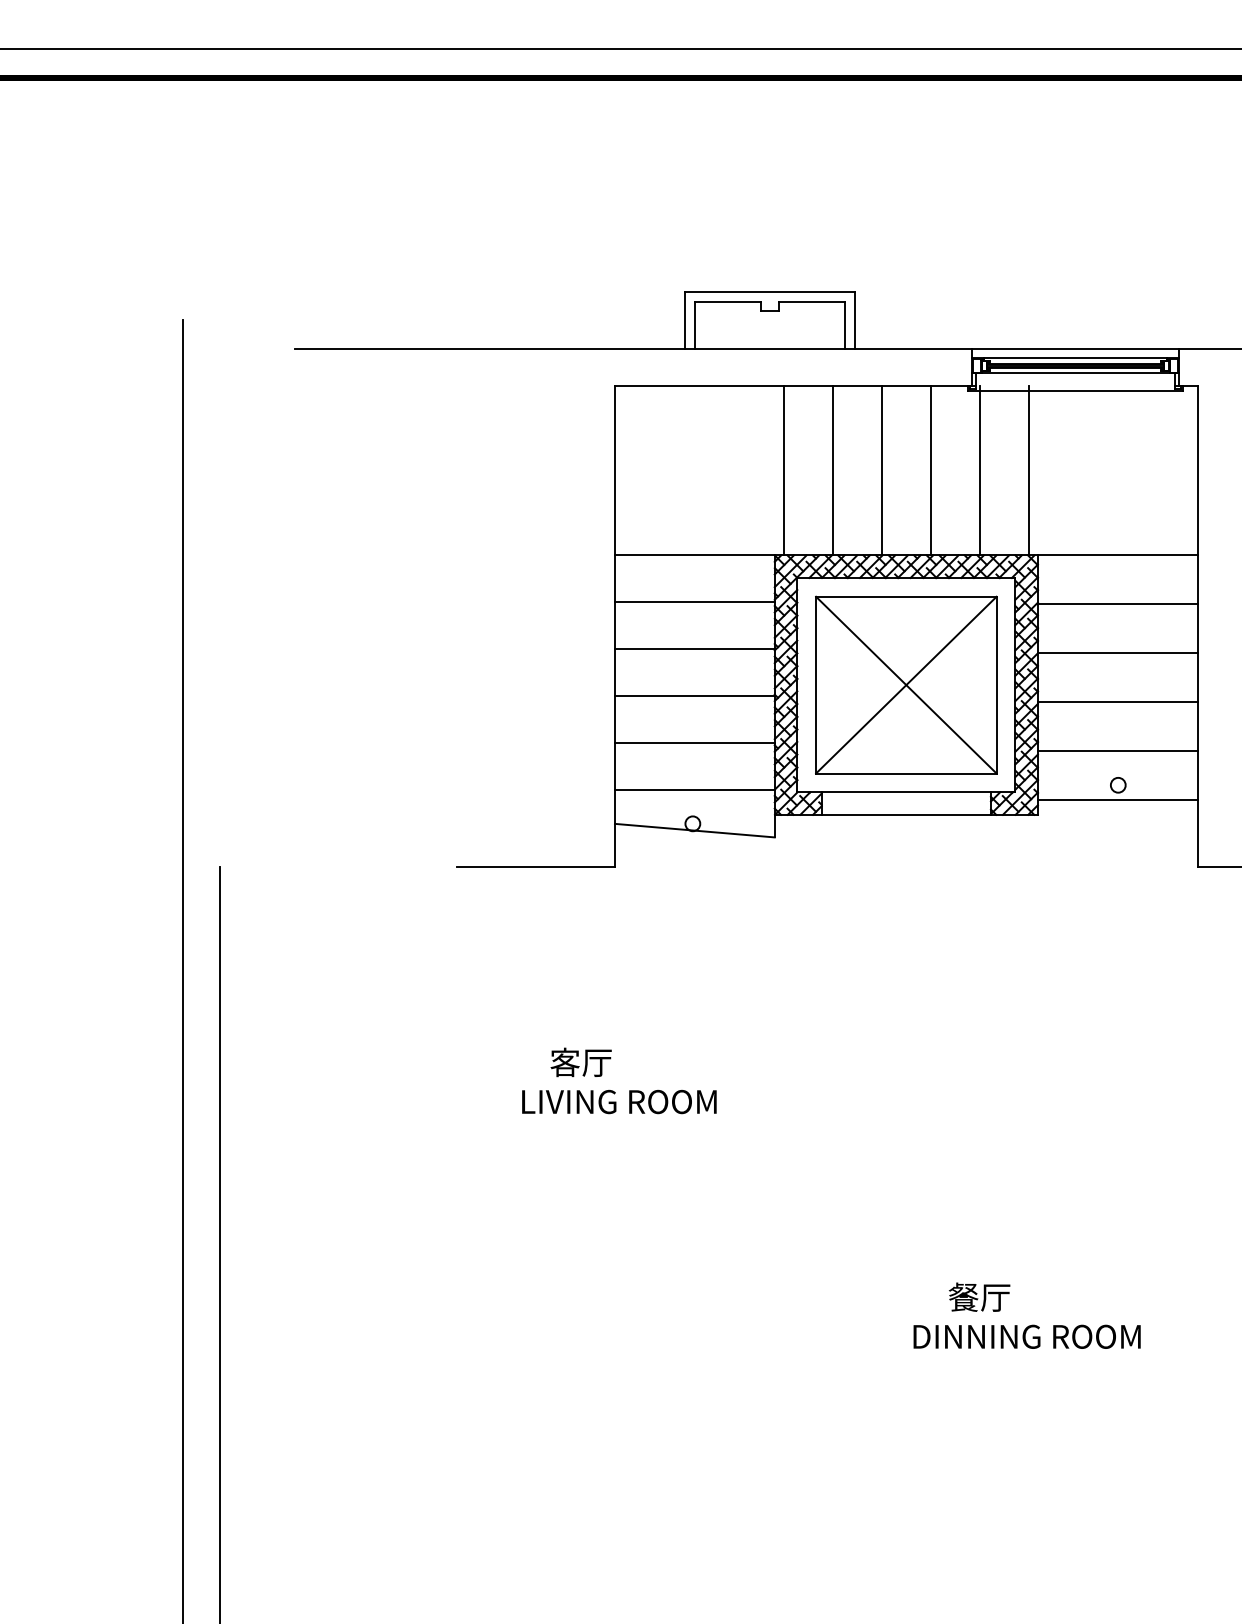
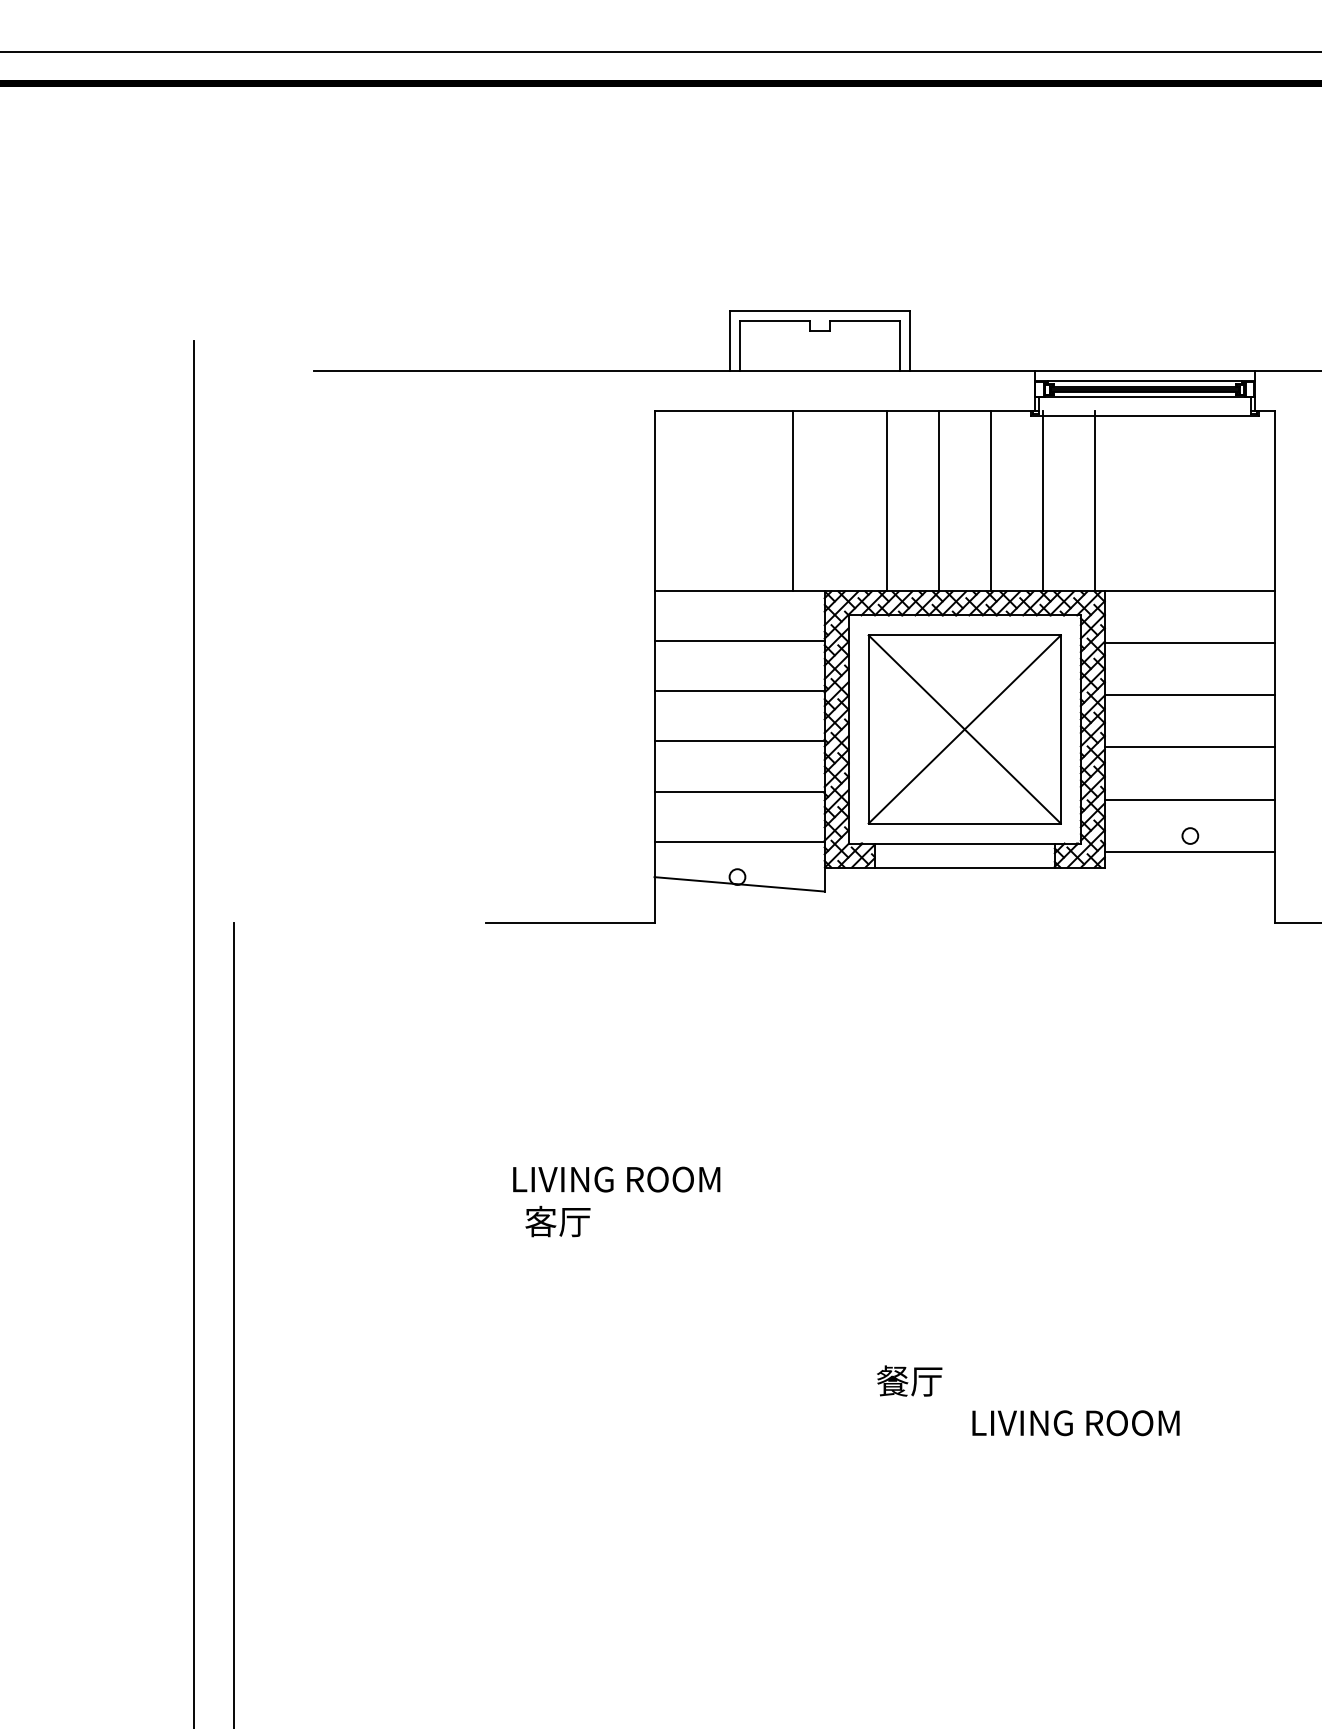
line: (784, 470) -> (793, 500), moved
text: (580, 1062) -> (557, 1221), moved
text: (619, 1101) -> (616, 1179), moved
text: (979, 1296) -> (909, 1380), moved
text: (1028, 1336) -> (1094, 1422), DINNING ROOM -> LIVING ROOM

